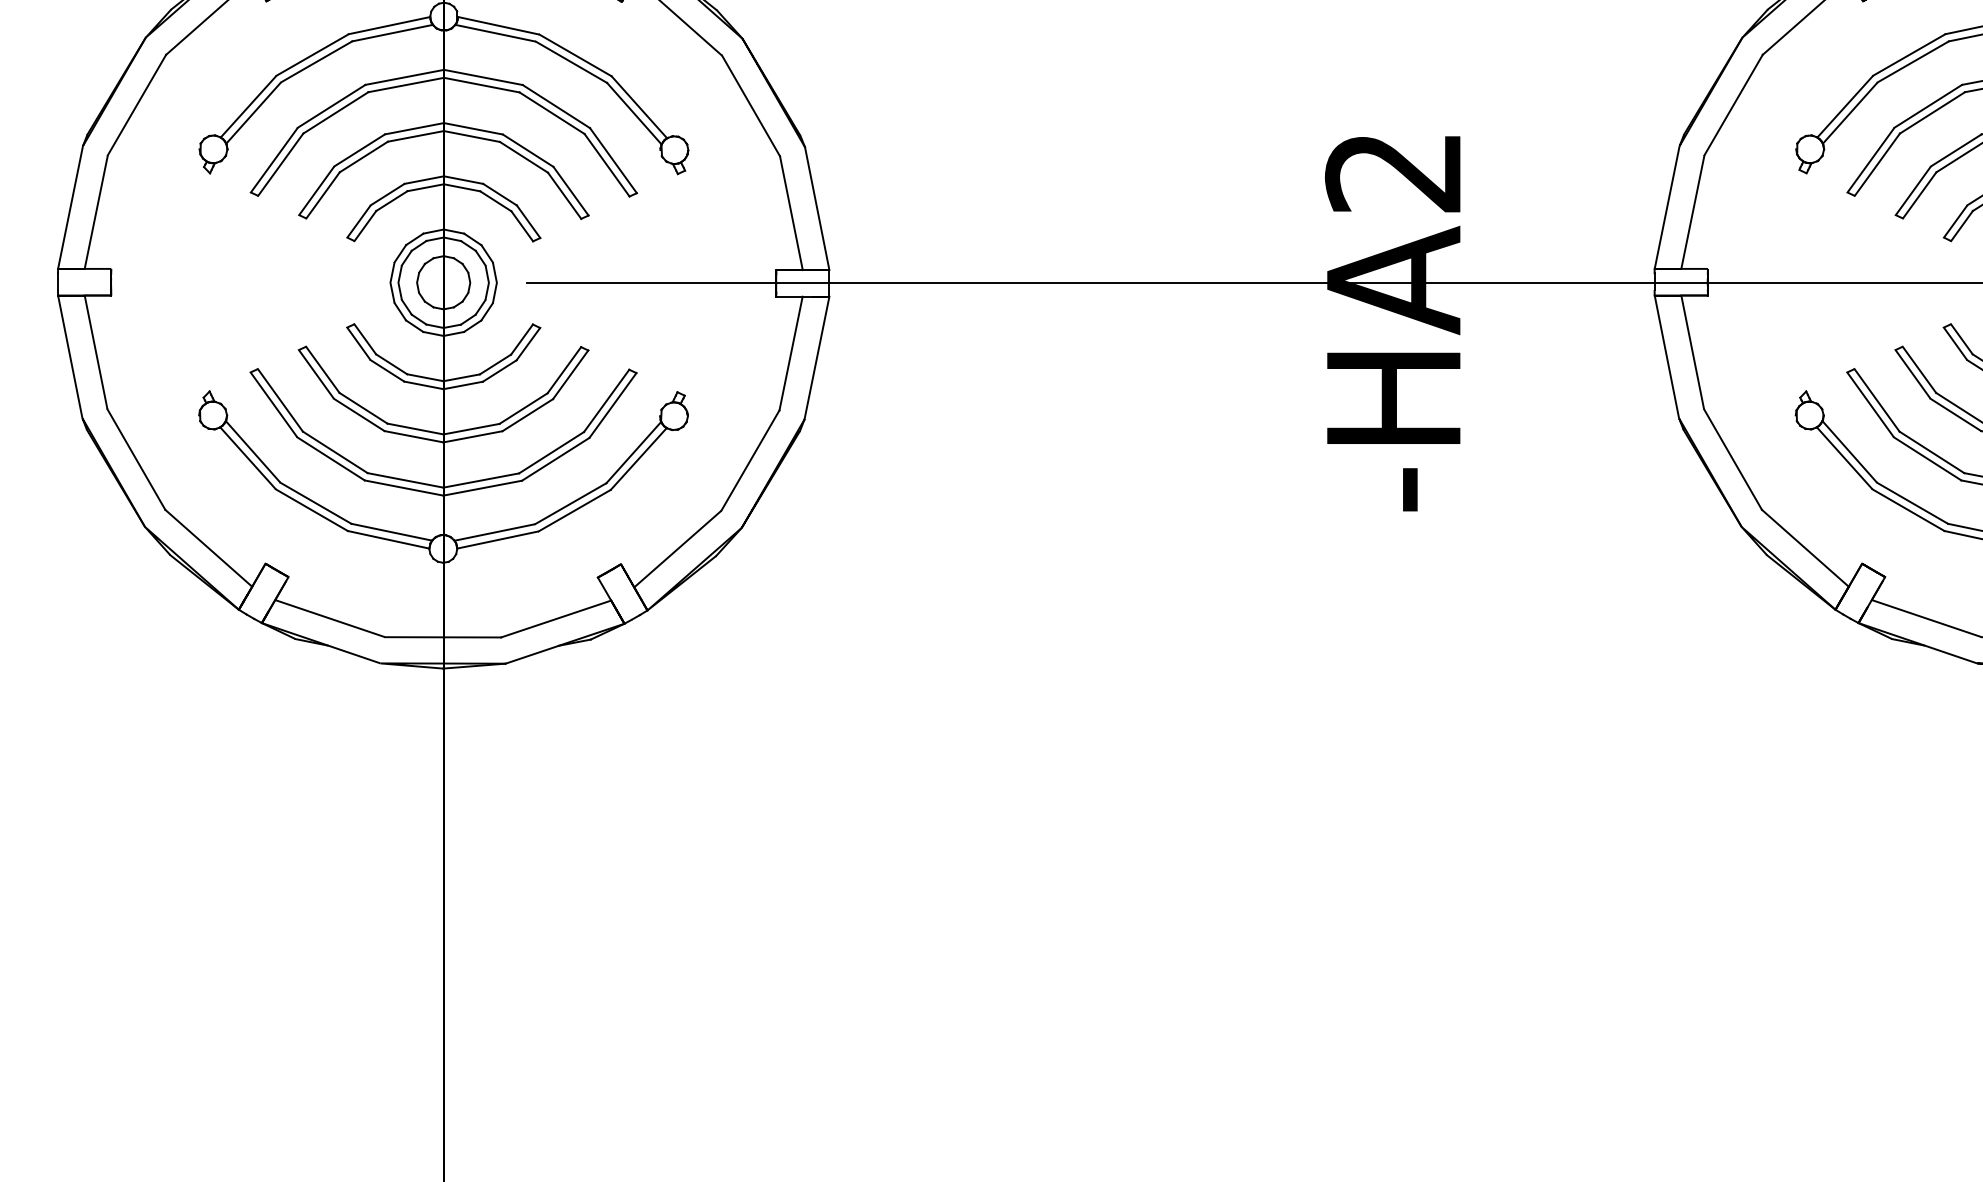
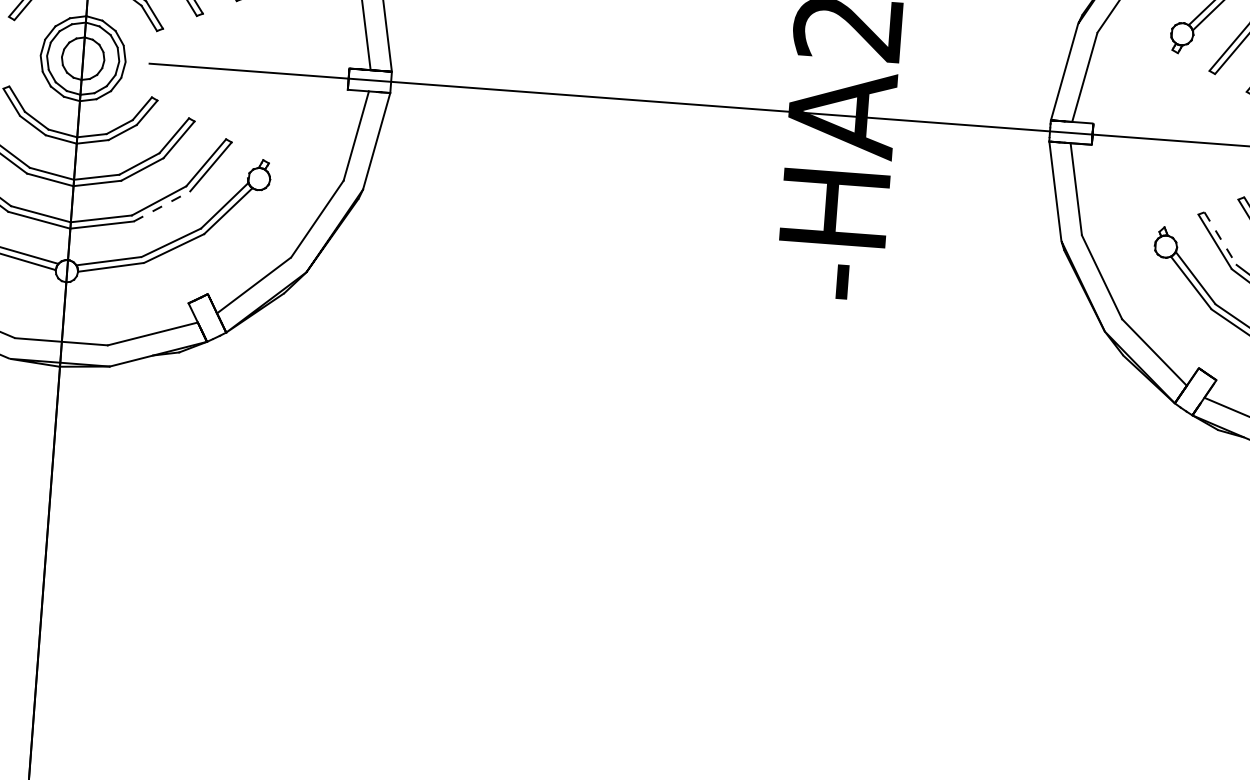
line: (1877, 400) -> (1220, 238), solid -> dashed
line: (555, 459) -> (161, 206), solid -> dashed

